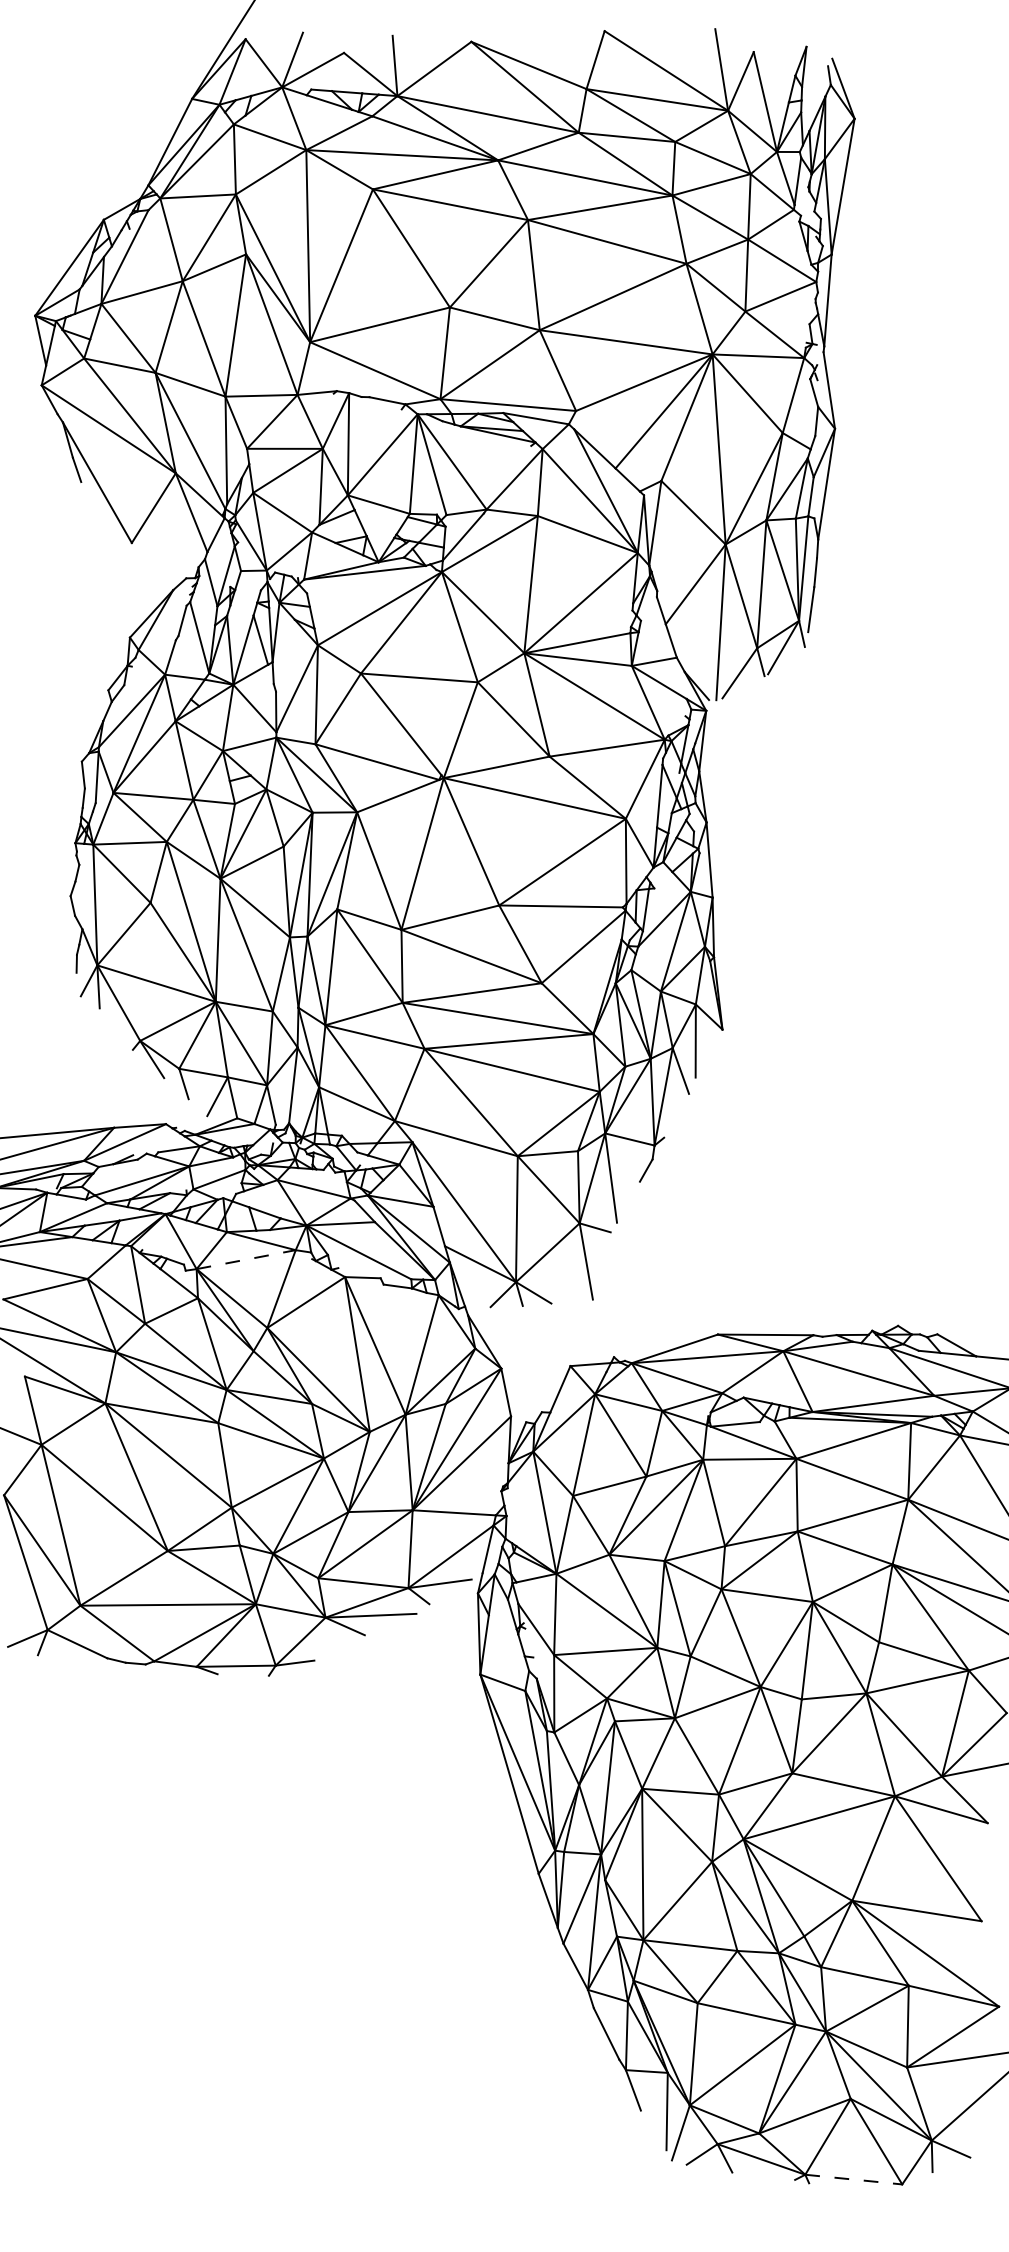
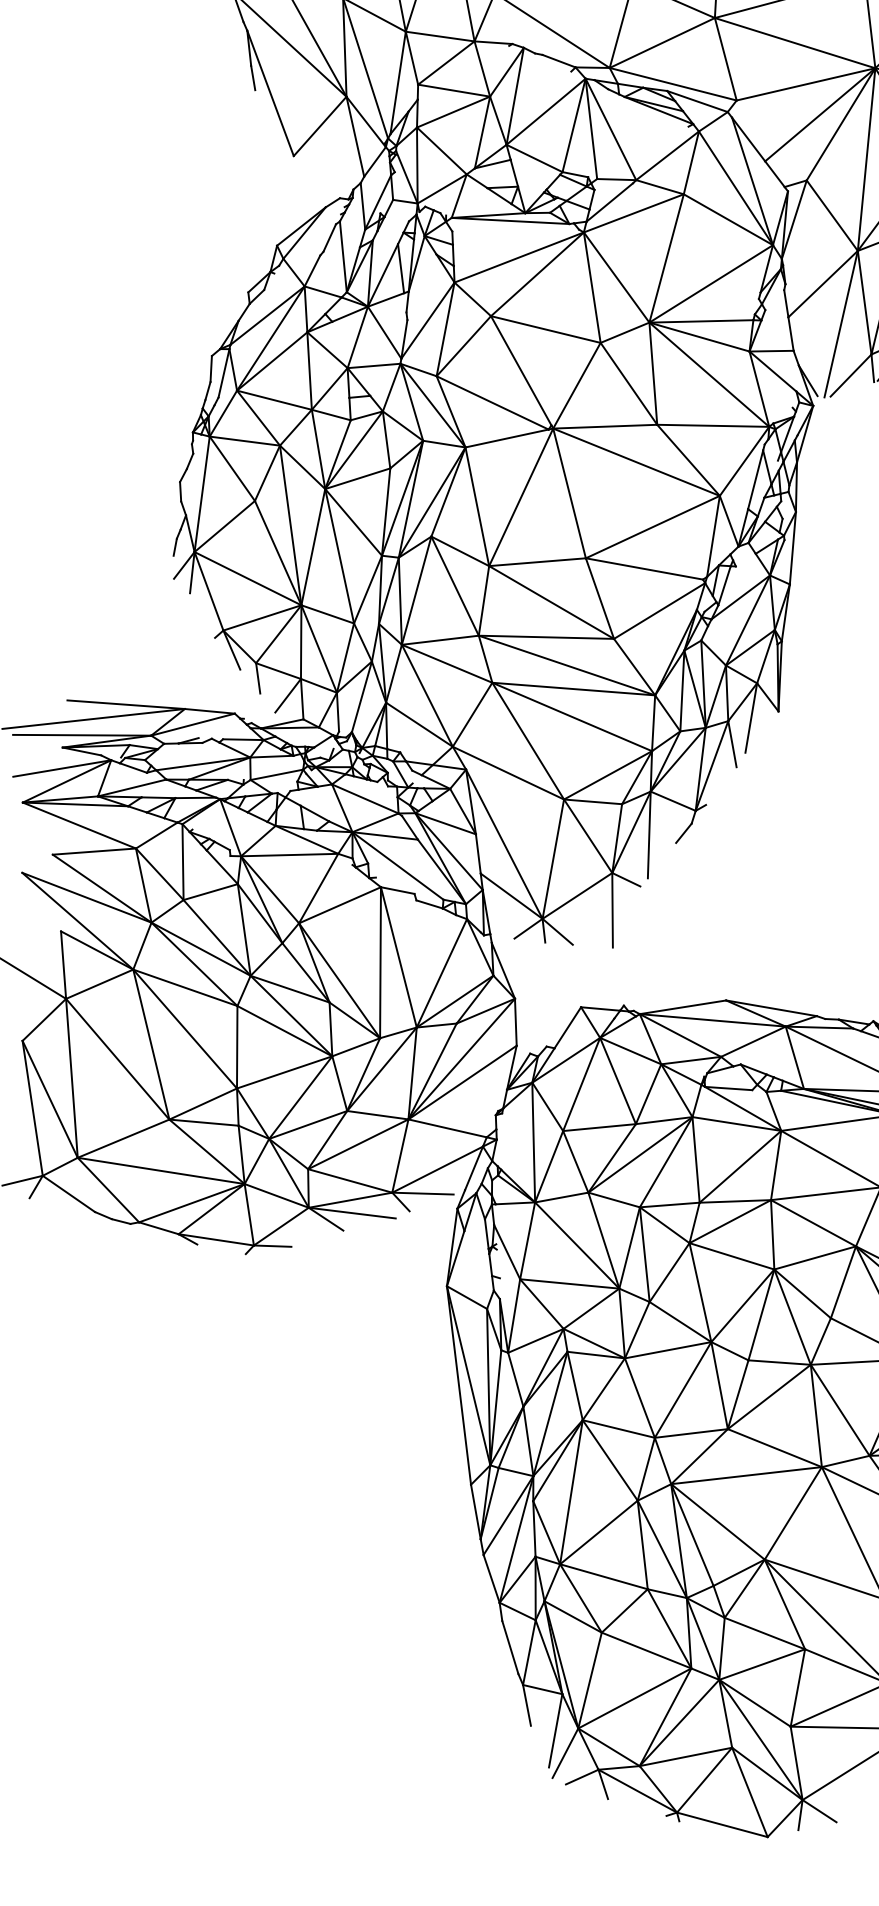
line: (246, 1259) -> (290, 854), dashed -> solid
line: (853, 2179) -> (722, 1824), dashed -> solid

